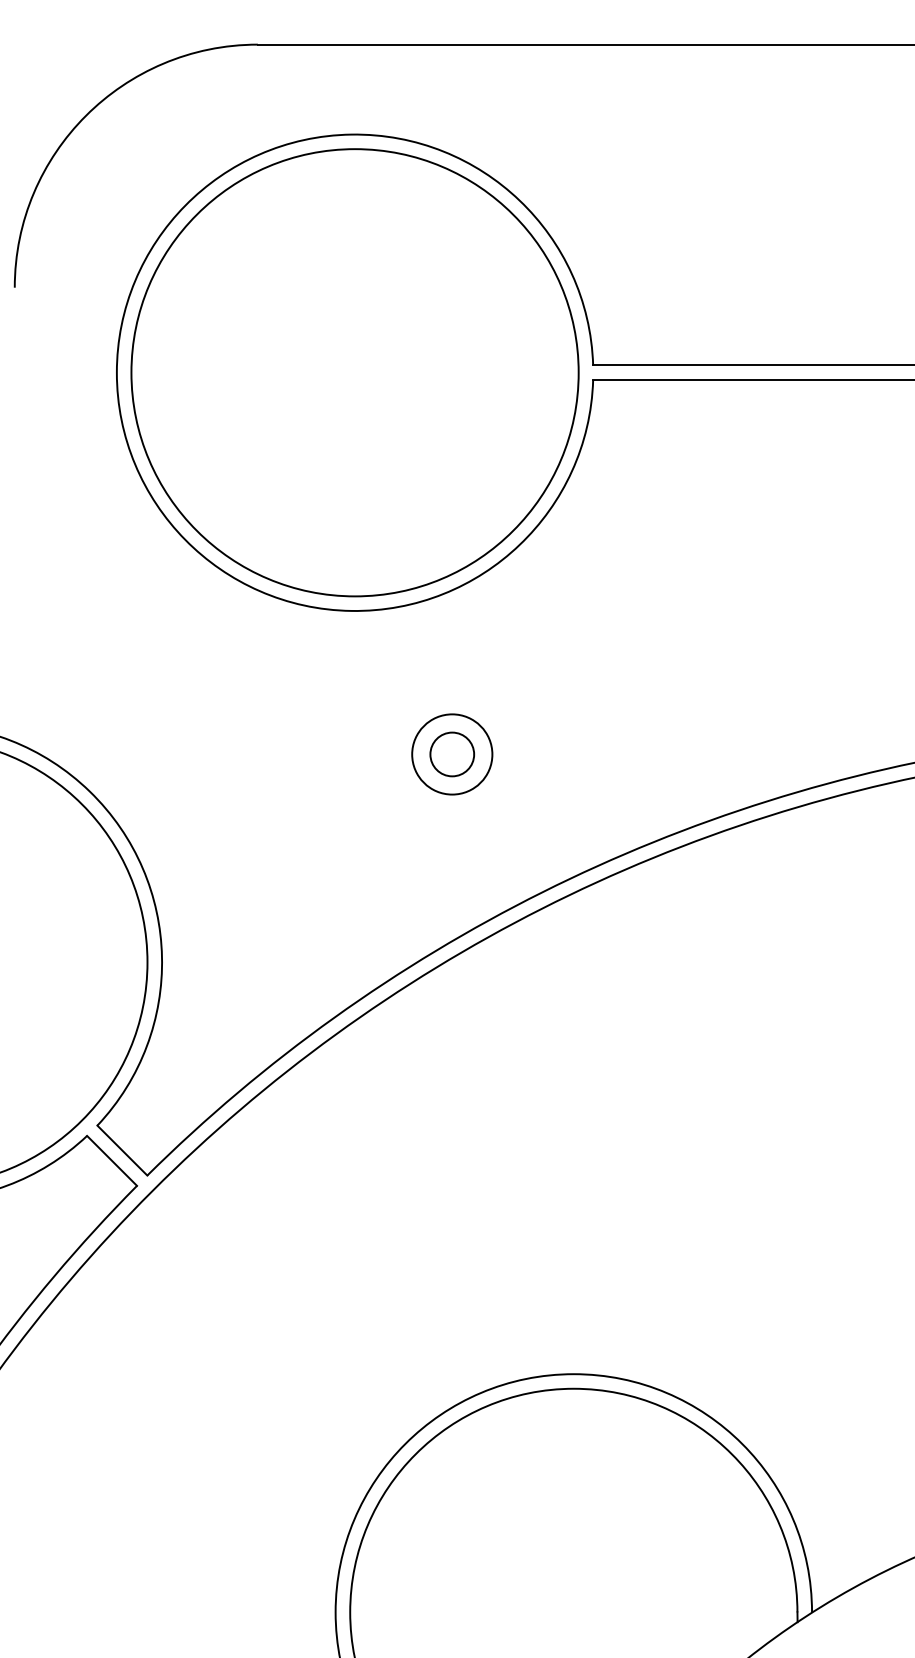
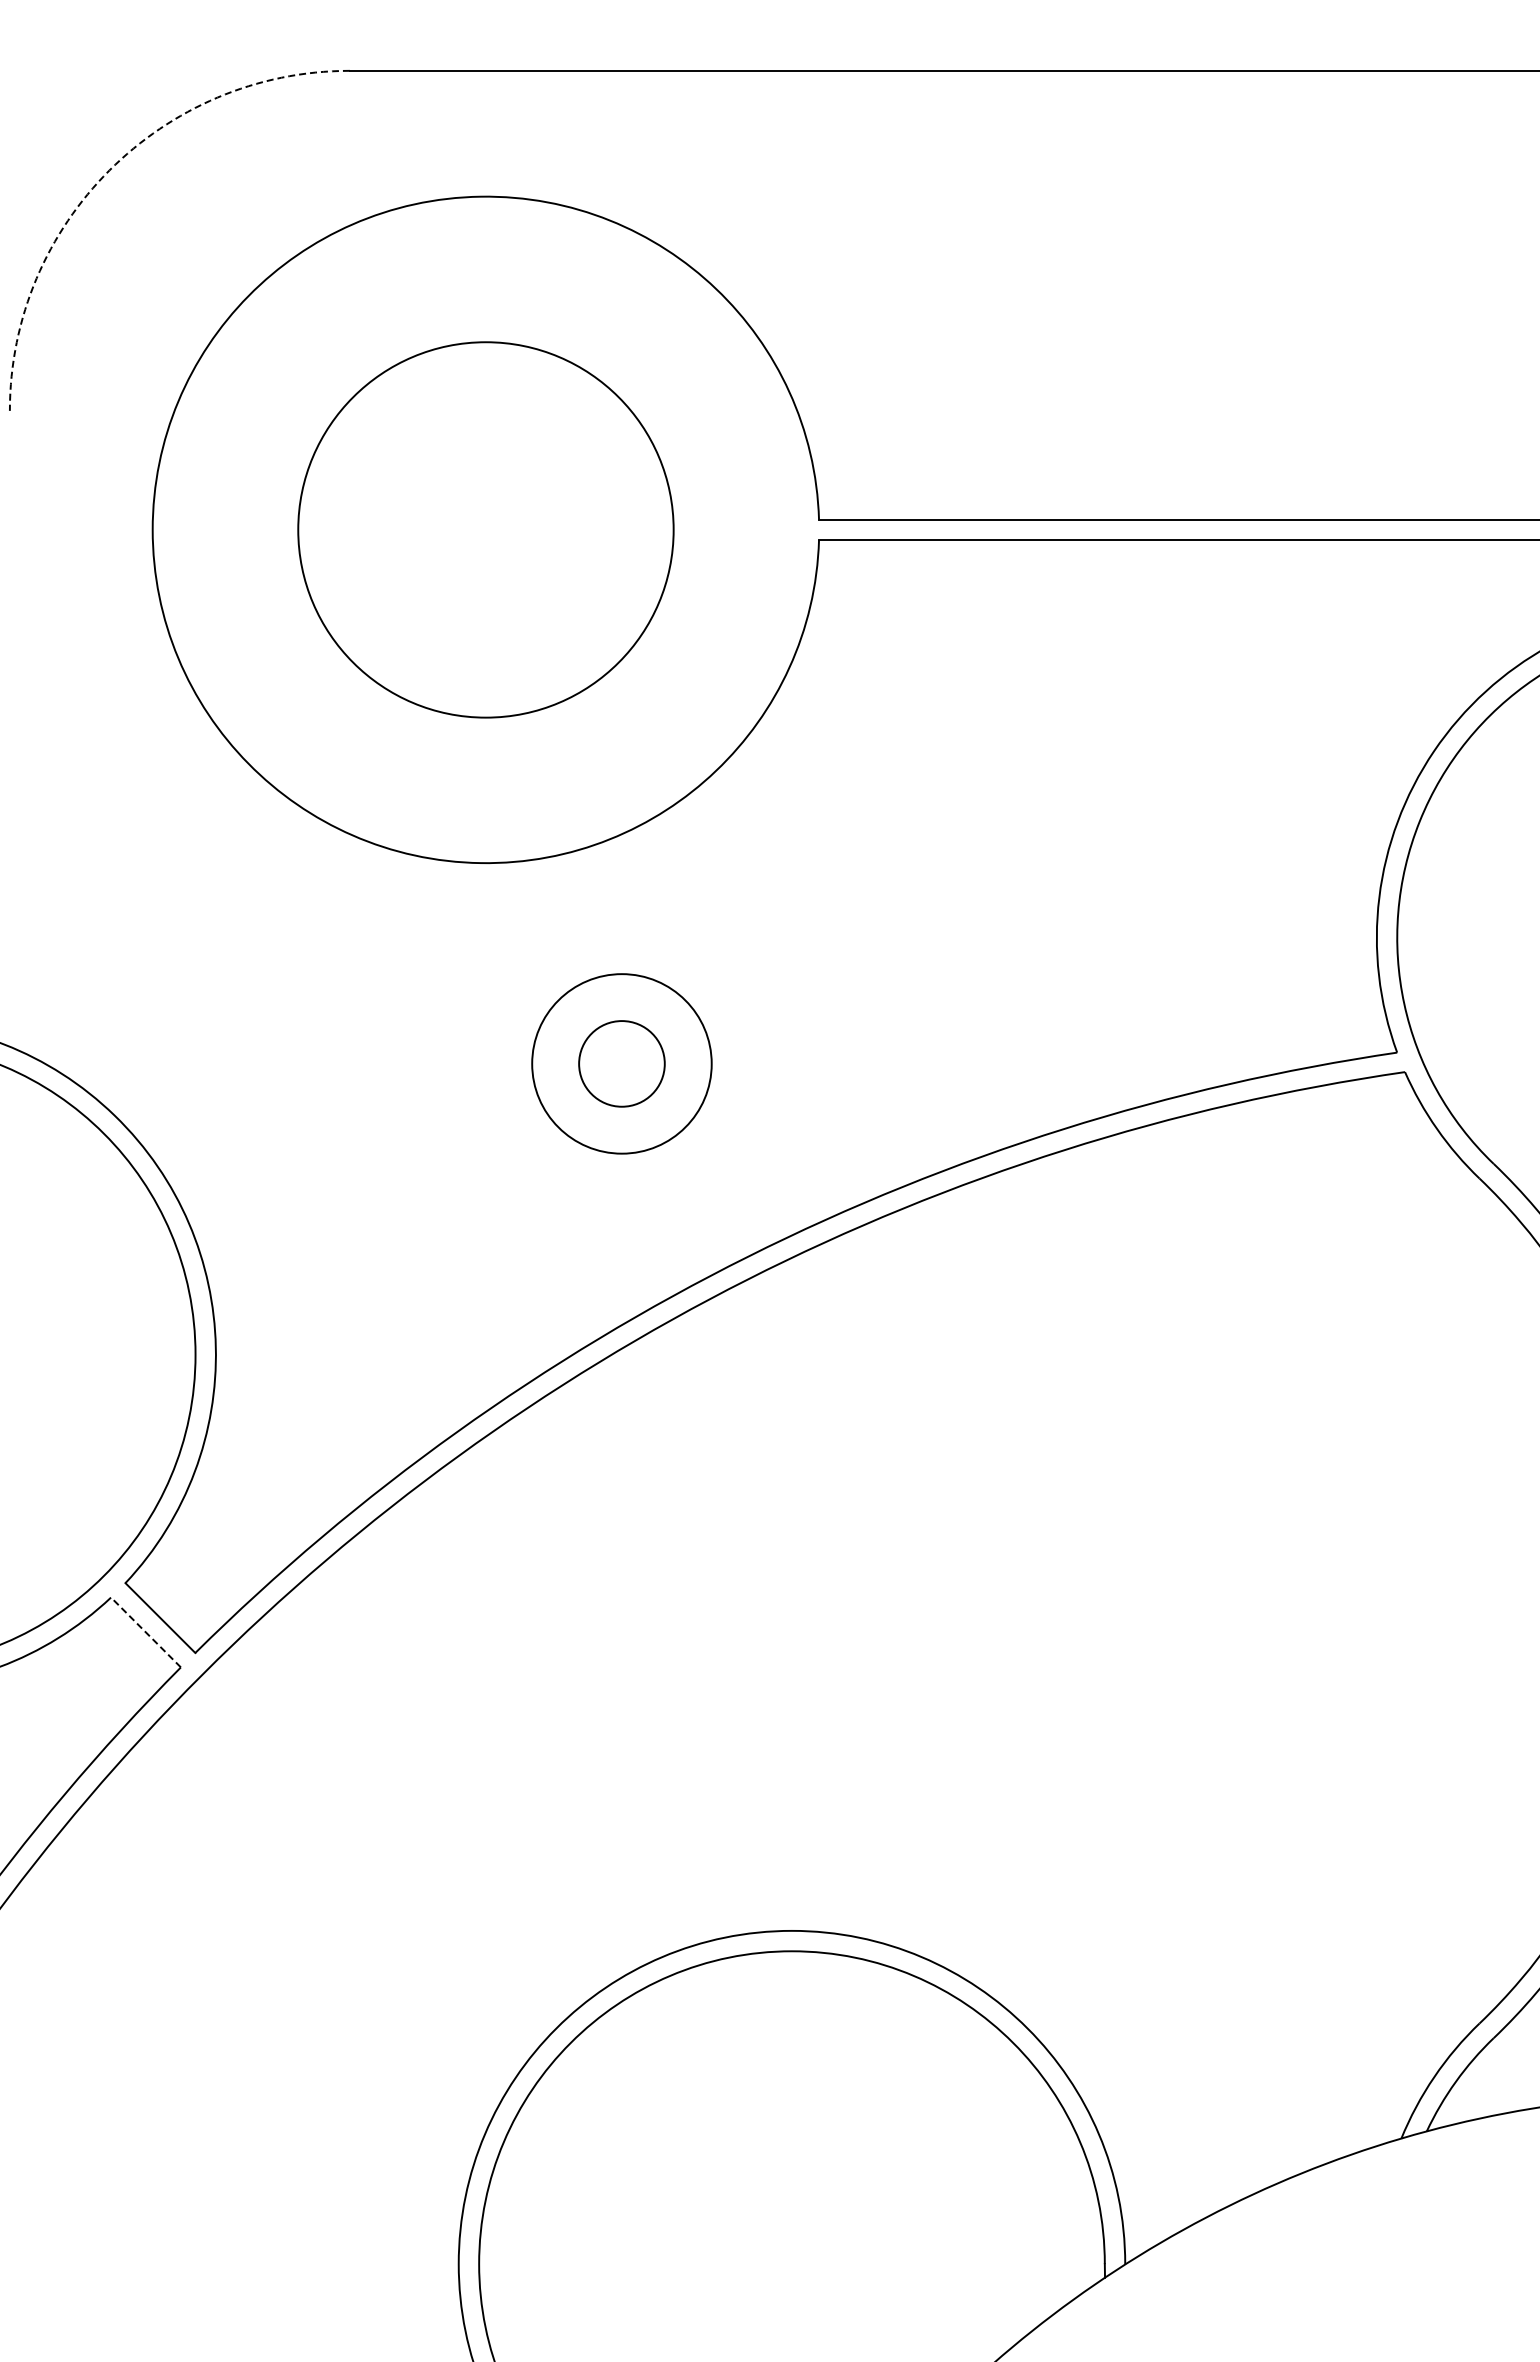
arc: (85, 115) -> (109, 170), solid -> dashed
circle: (354, 372) -> (485, 529), size x0.6
circle: (451, 754) -> (621, 1063), size x1.4
circle: (451, 754) -> (621, 1063), size x1.6
line: (111, 1160) -> (145, 1632), solid -> dashed

